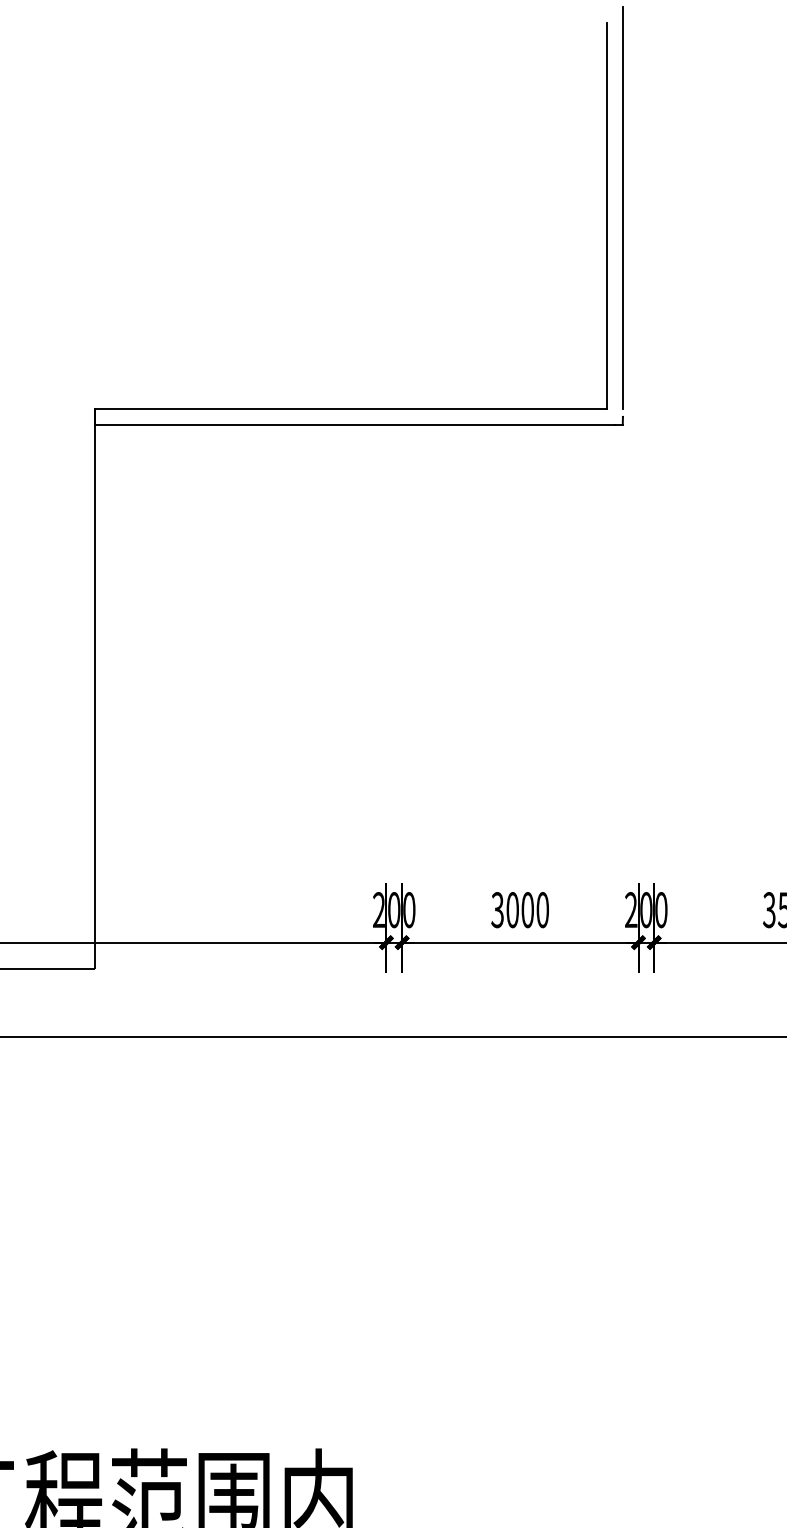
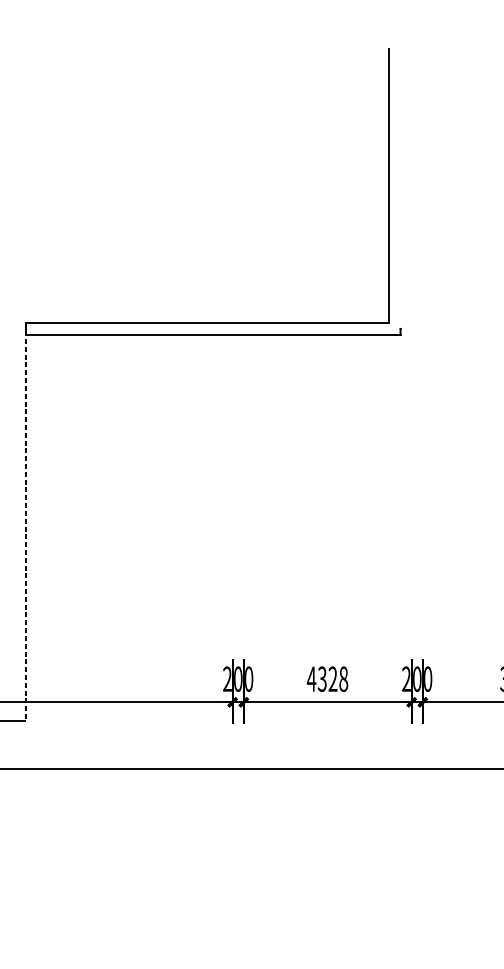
line: (622, 208) -> (400, 180), removed
line: (95, 689) -> (26, 522), solid -> dashed
text: (519, 910) -> (327, 679), 3000 -> 4328

